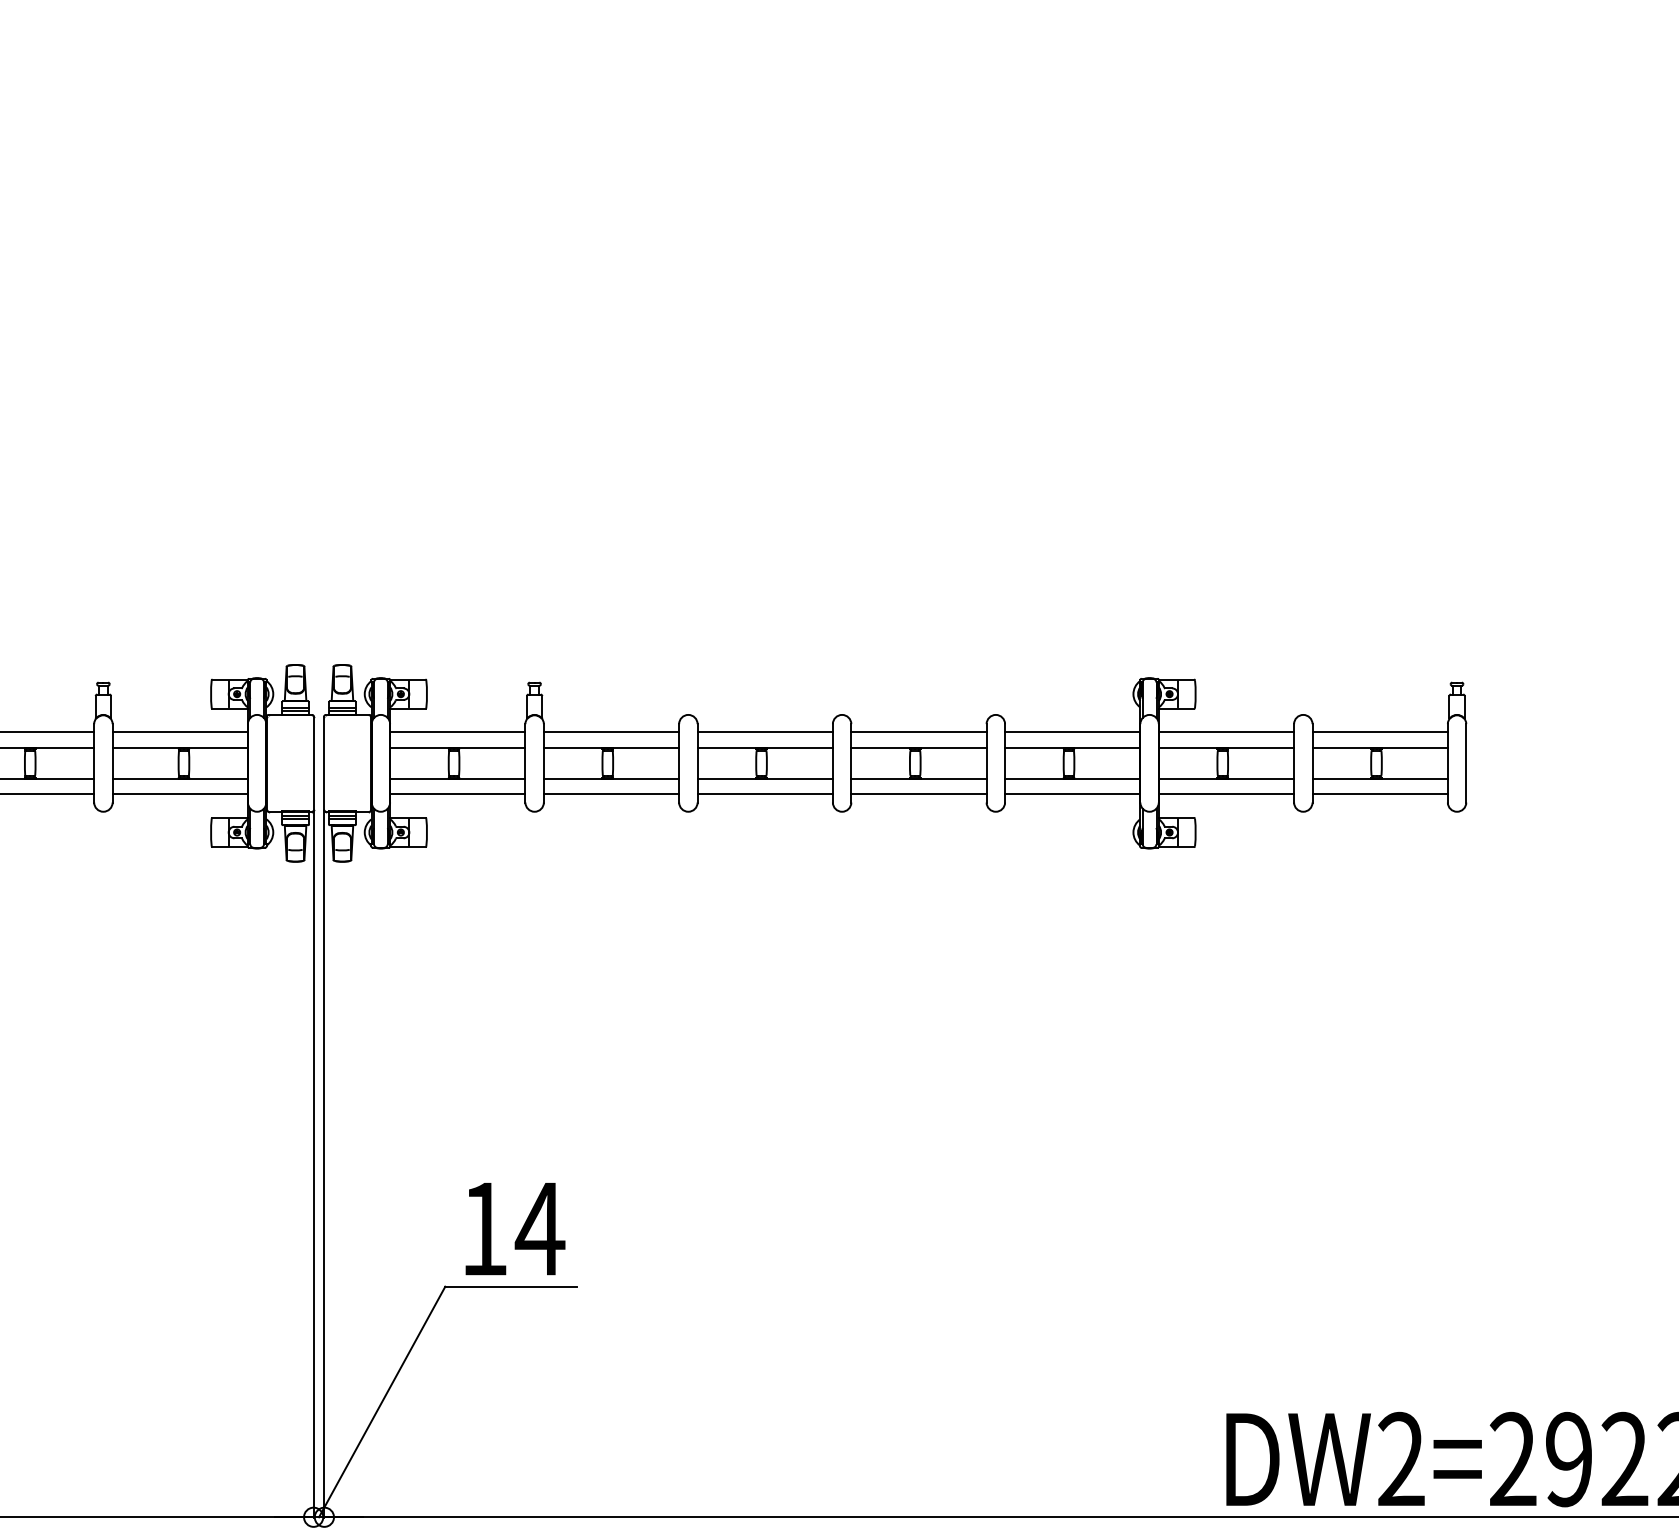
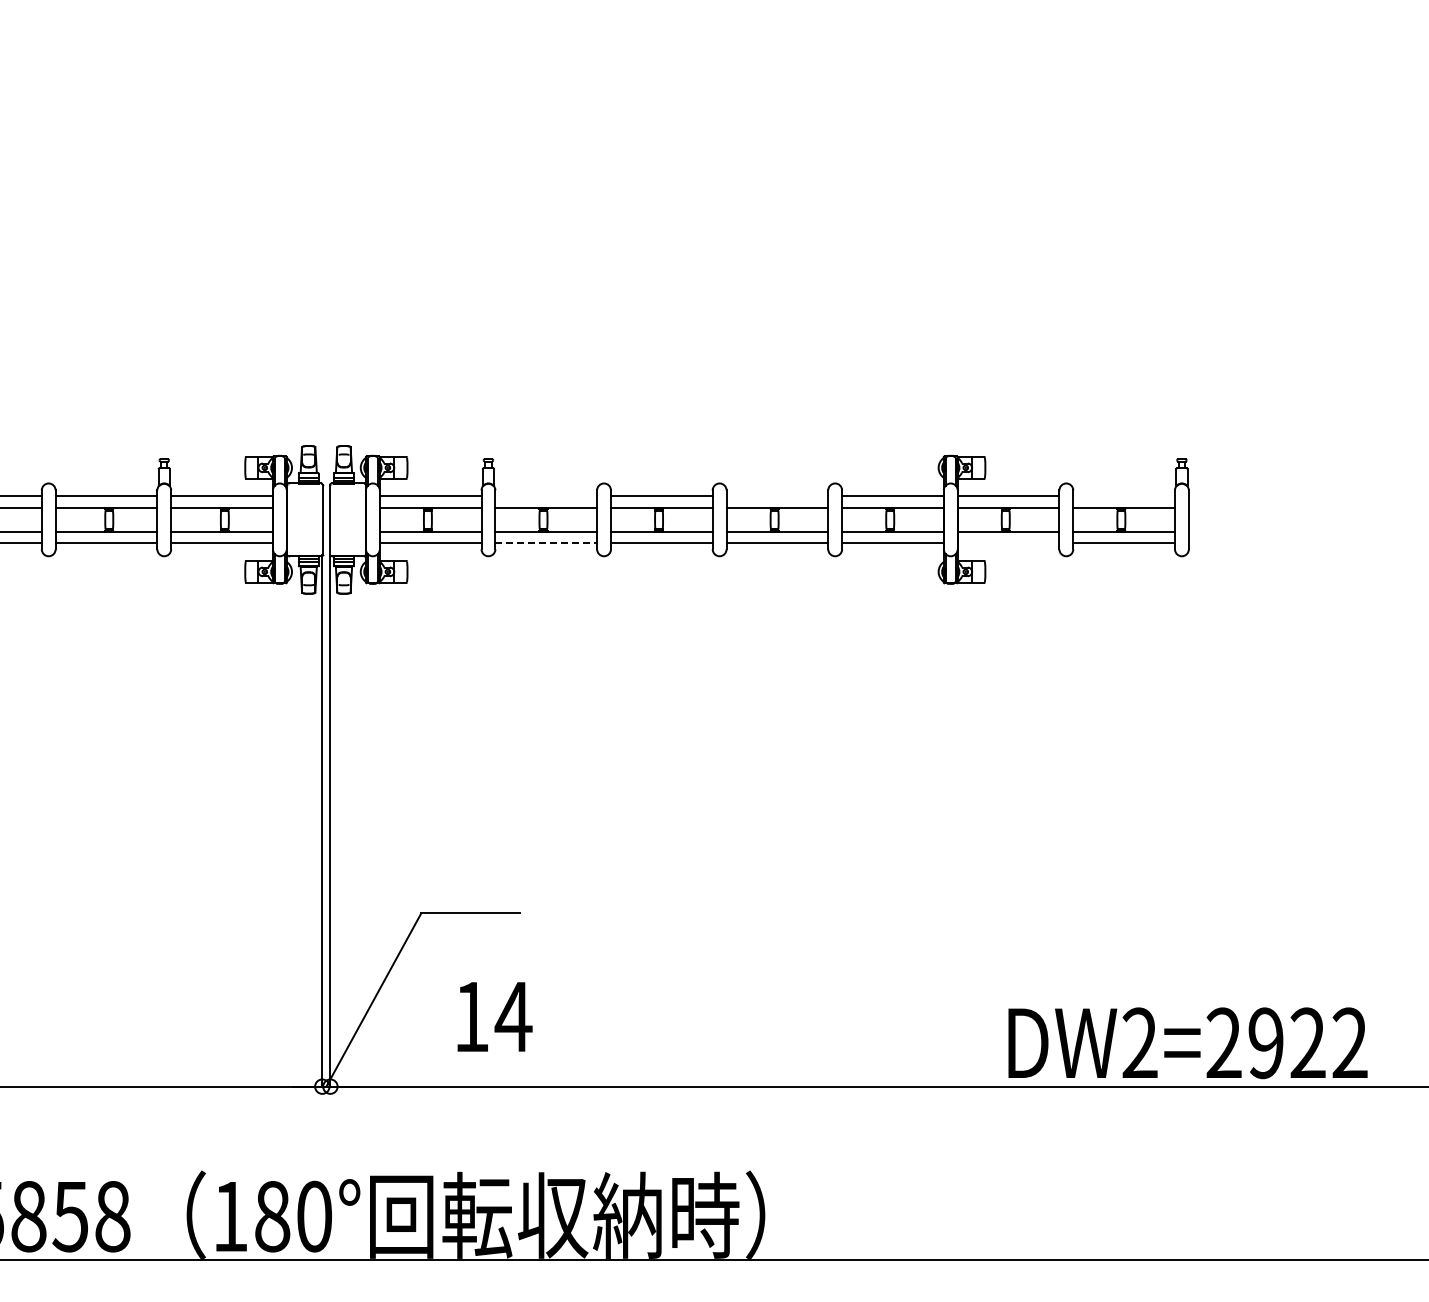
line: (611, 732) -> (546, 496), removed
line: (919, 732) -> (777, 496), removed
line: (1379, 732) -> (1123, 496), removed
line: (611, 794) -> (546, 543), solid -> dashed
line: (1226, 794) -> (1008, 543), removed
text: (514, 1228) -> (494, 1016), moved

